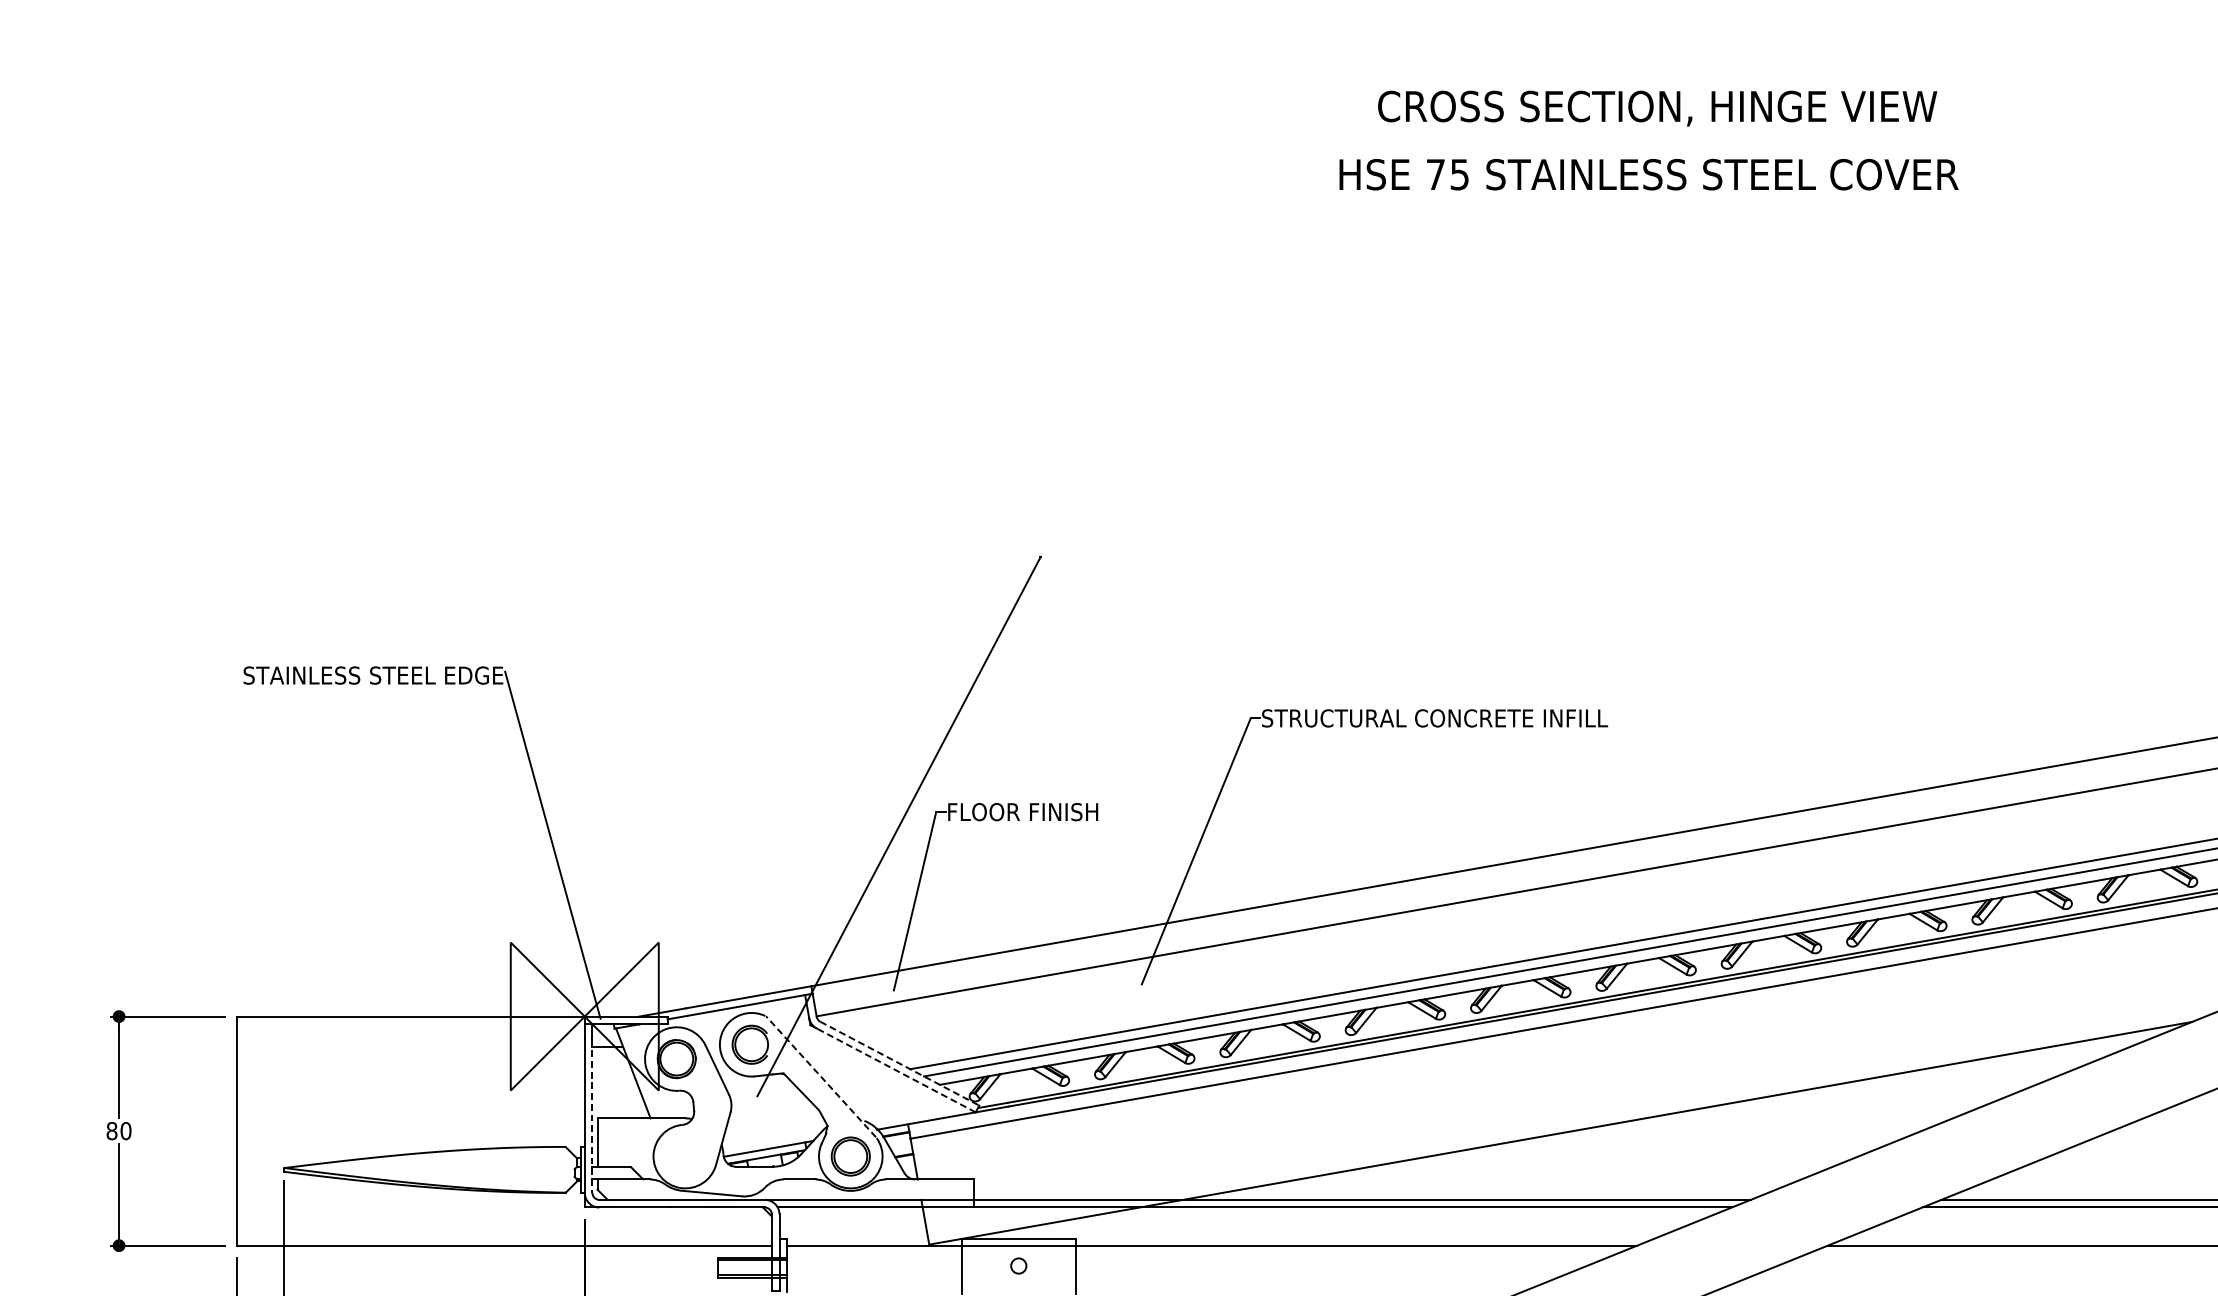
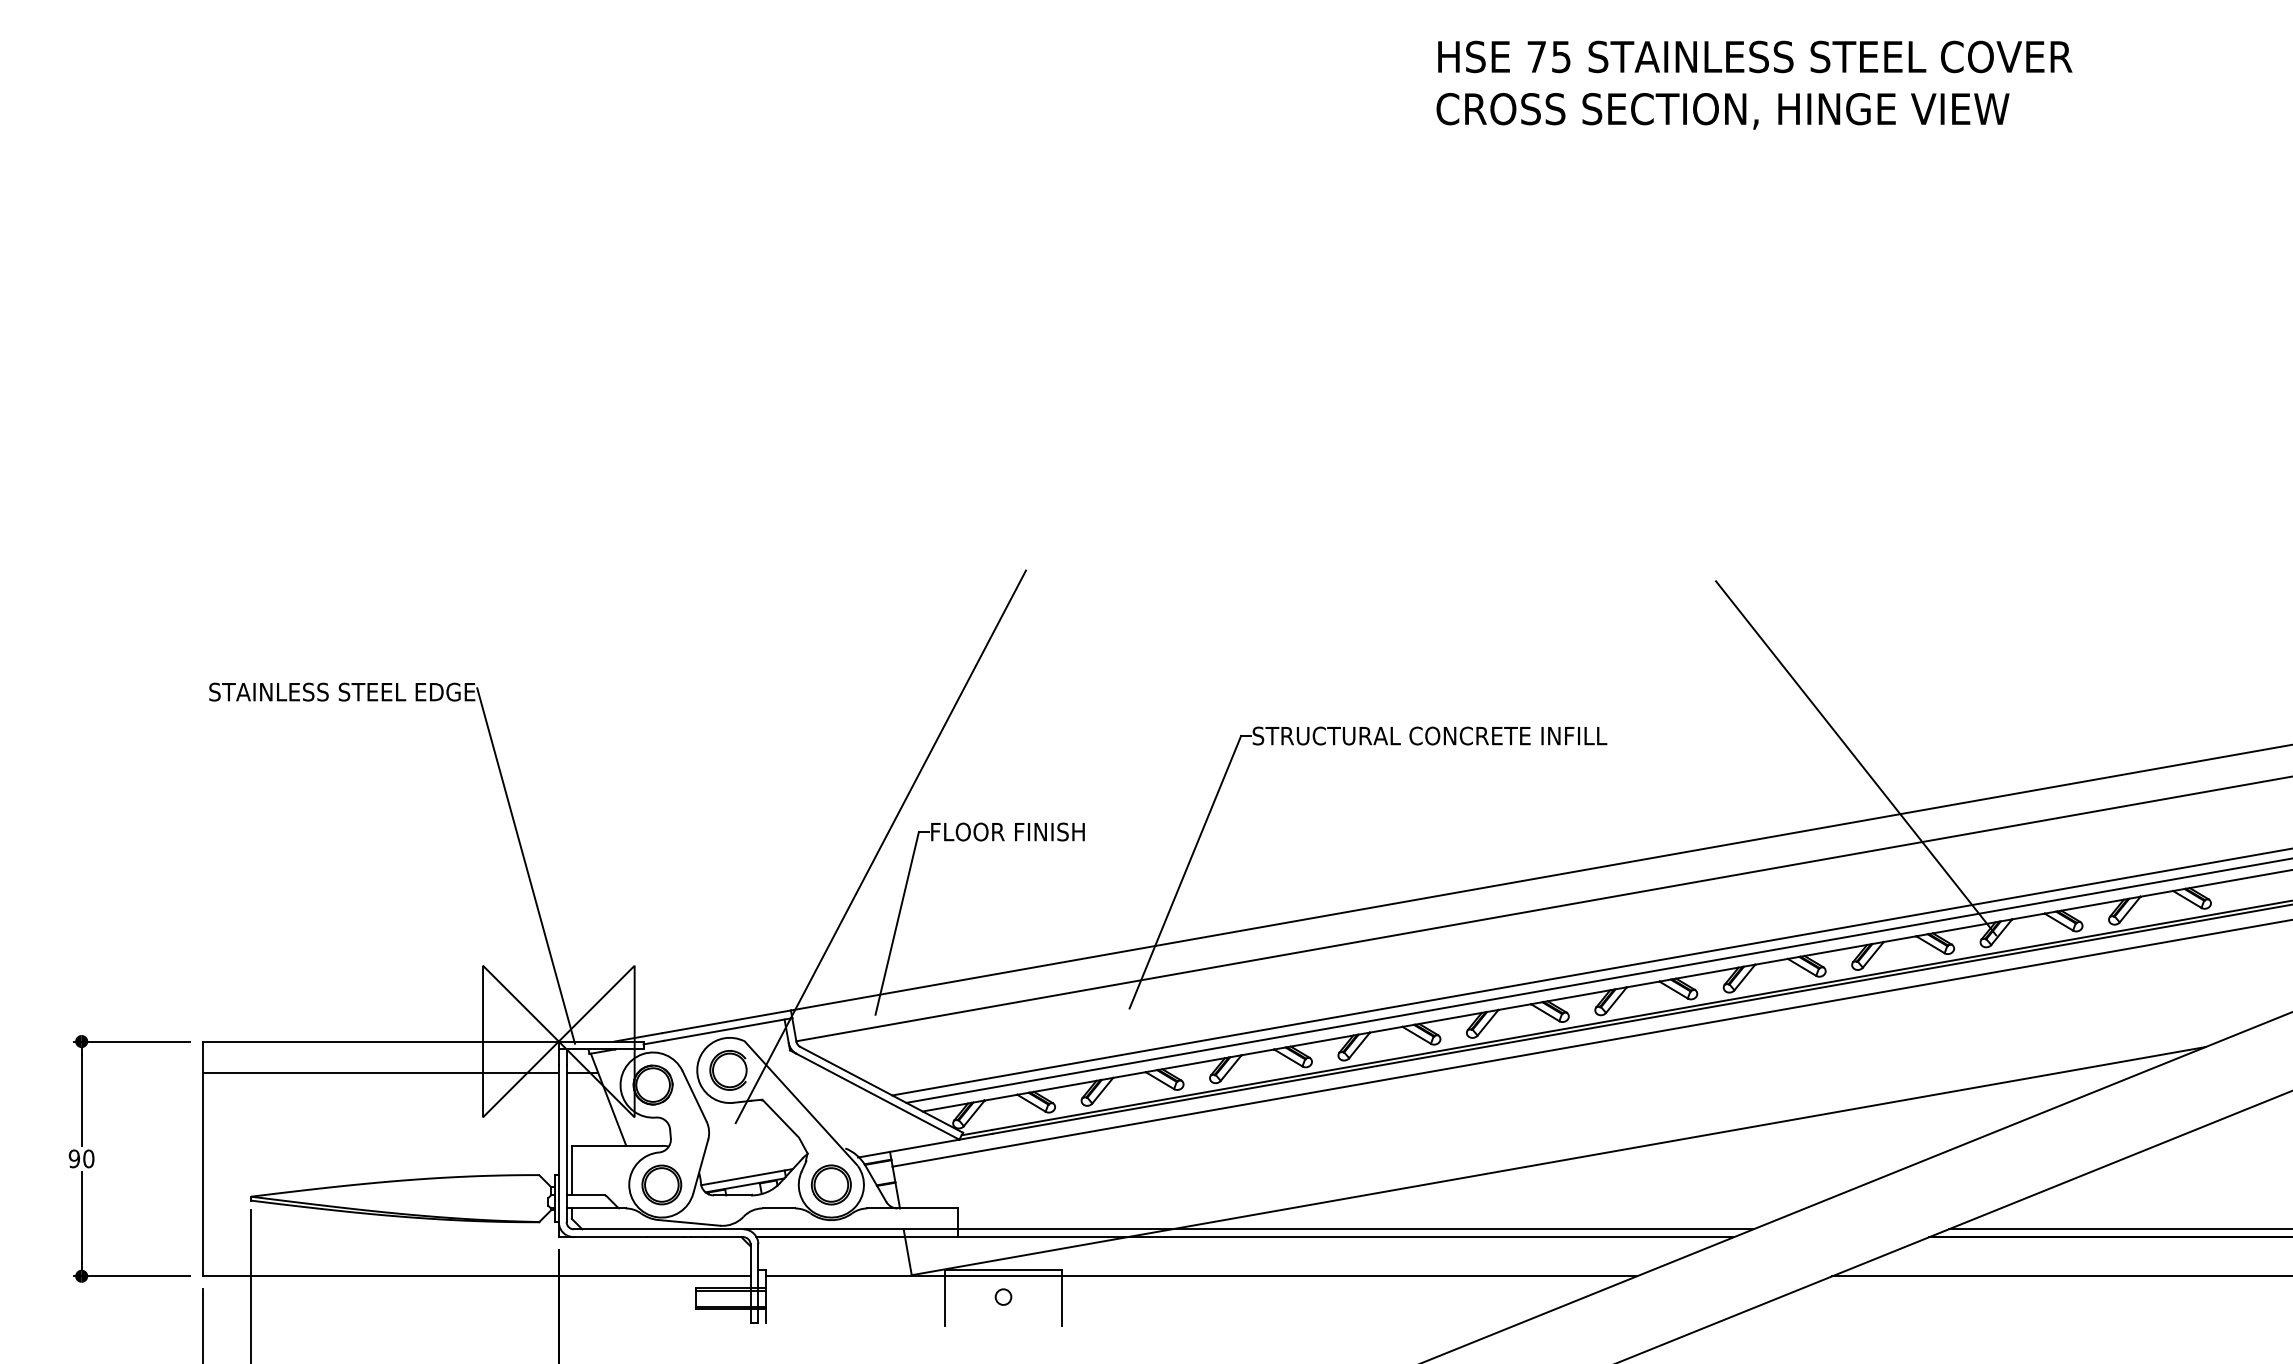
text: (1657, 108) -> (1722, 111), moved
text: (1649, 174) -> (1755, 56), moved
line: (1851, 740) -> (1856, 758), added
line: (410, 1046) -> (380, 1072), added
line: (900, 1064) -> (882, 1090), dashed -> solid
line: (895, 1070) -> (877, 1096), dashed -> solid
line: (820, 1077) -> (800, 1103), dashed -> solid
line: (592, 1116) -> (566, 1143), dashed -> solid
text: (112, 1130) -> (74, 1158), 80 -> 90
part: (684, 1156) -> (661, 1184), added

